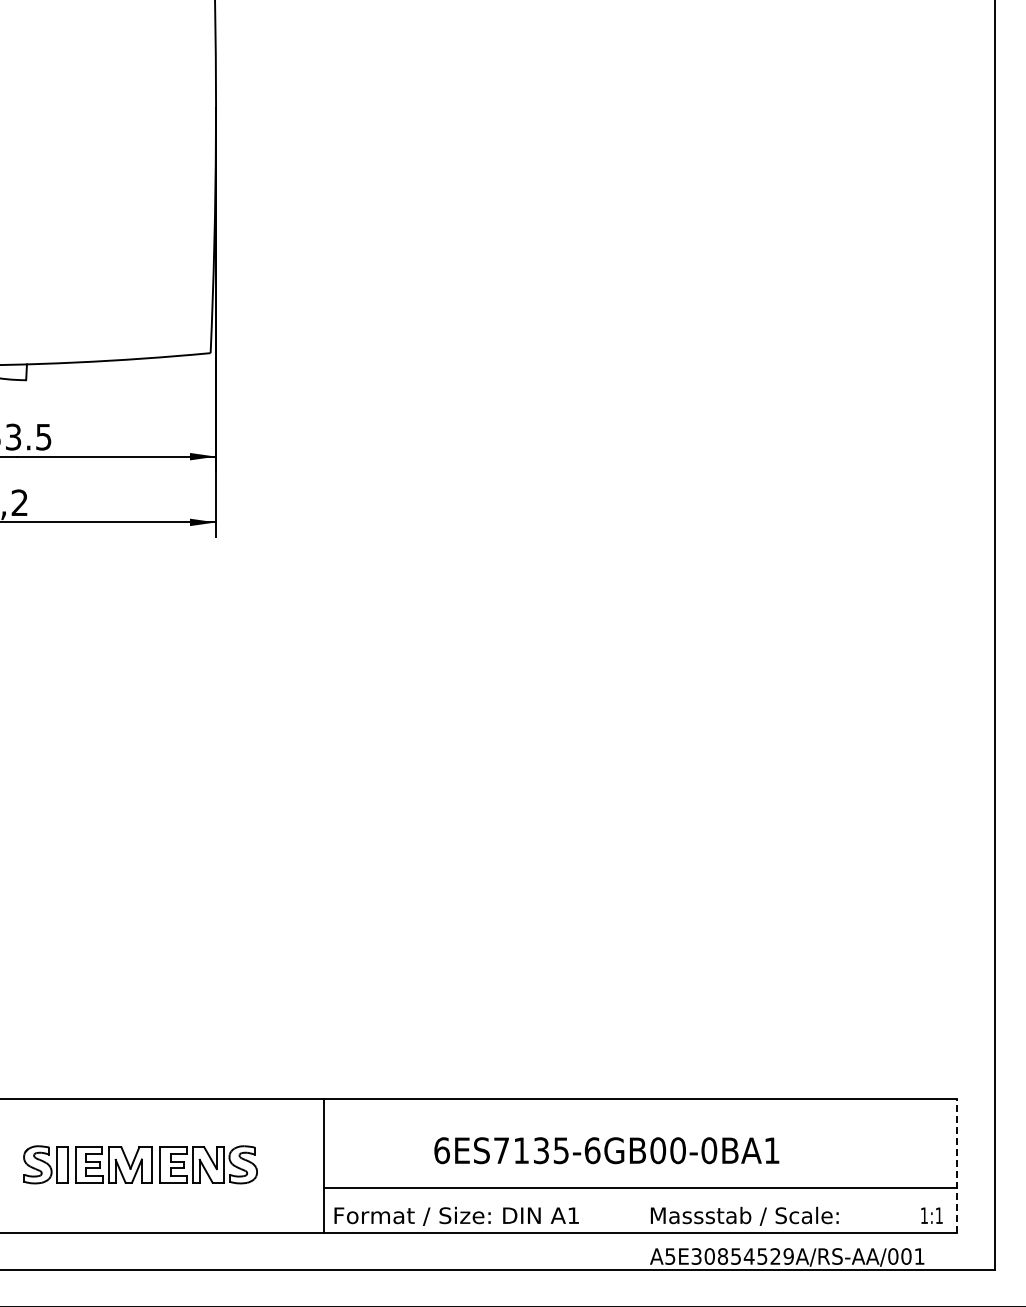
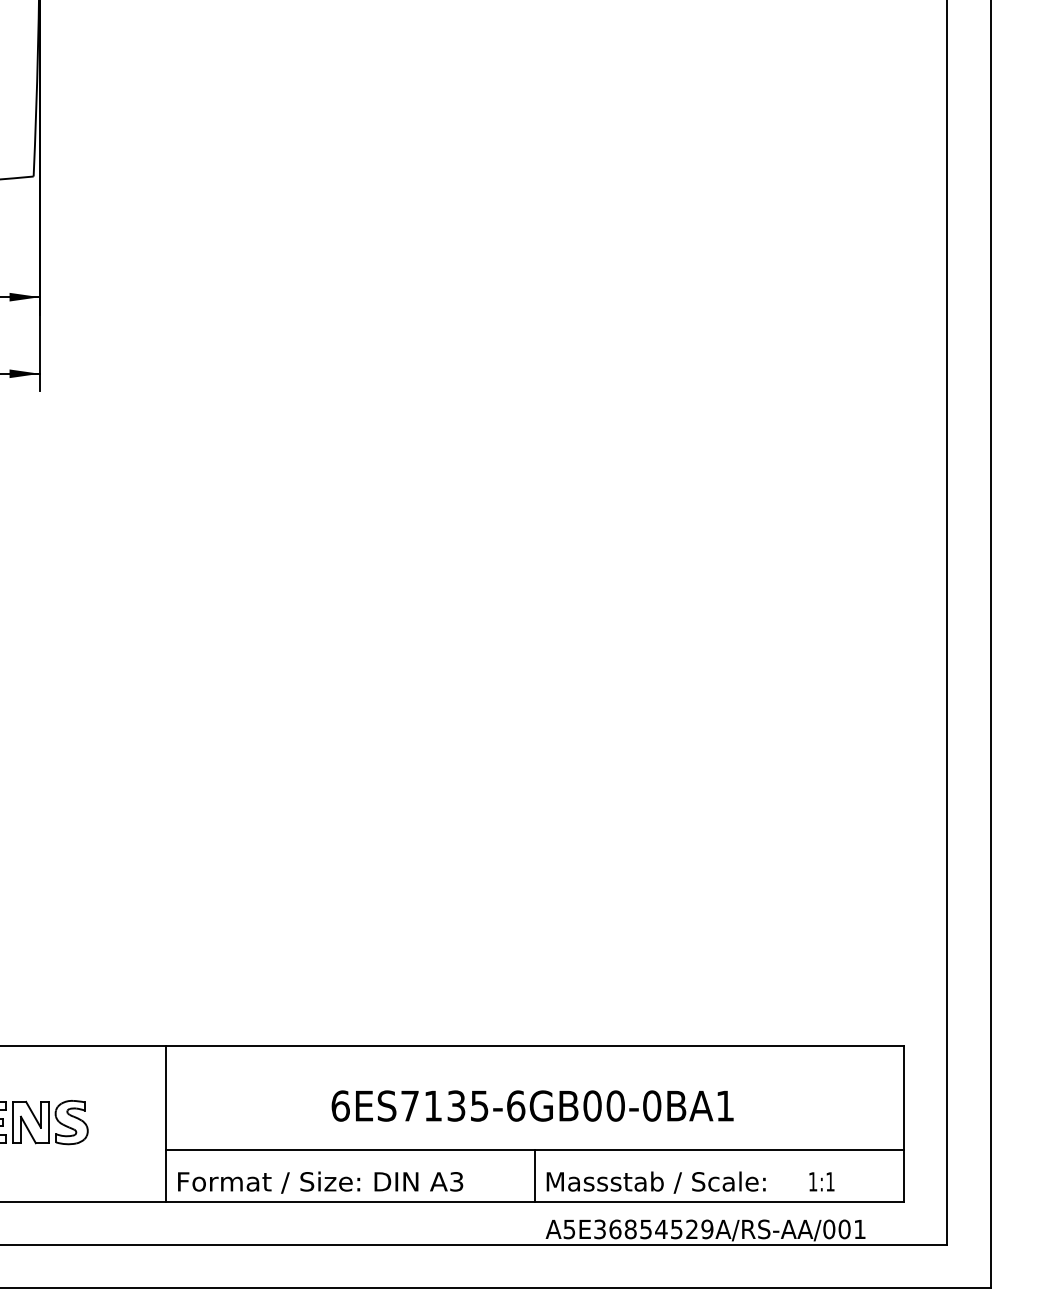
text: (606, 1150) -> (532, 1105), moved
line: (957, 1165) -> (904, 1123), dashed -> solid
line: (640, 1210) -> (534, 1175), added
text: (573, 1215) -> (456, 1181), A1 -> A3
text: (931, 1215) -> (821, 1181), moved
text: (709, 1256) -> (615, 1229), A5E30854529A/RS-AA/001 -> A5E36854529A/RS-AA/001

